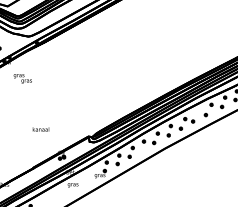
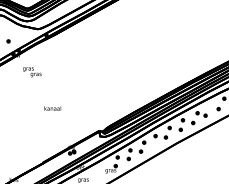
text: (40, 129) -> (52, 108), moved

